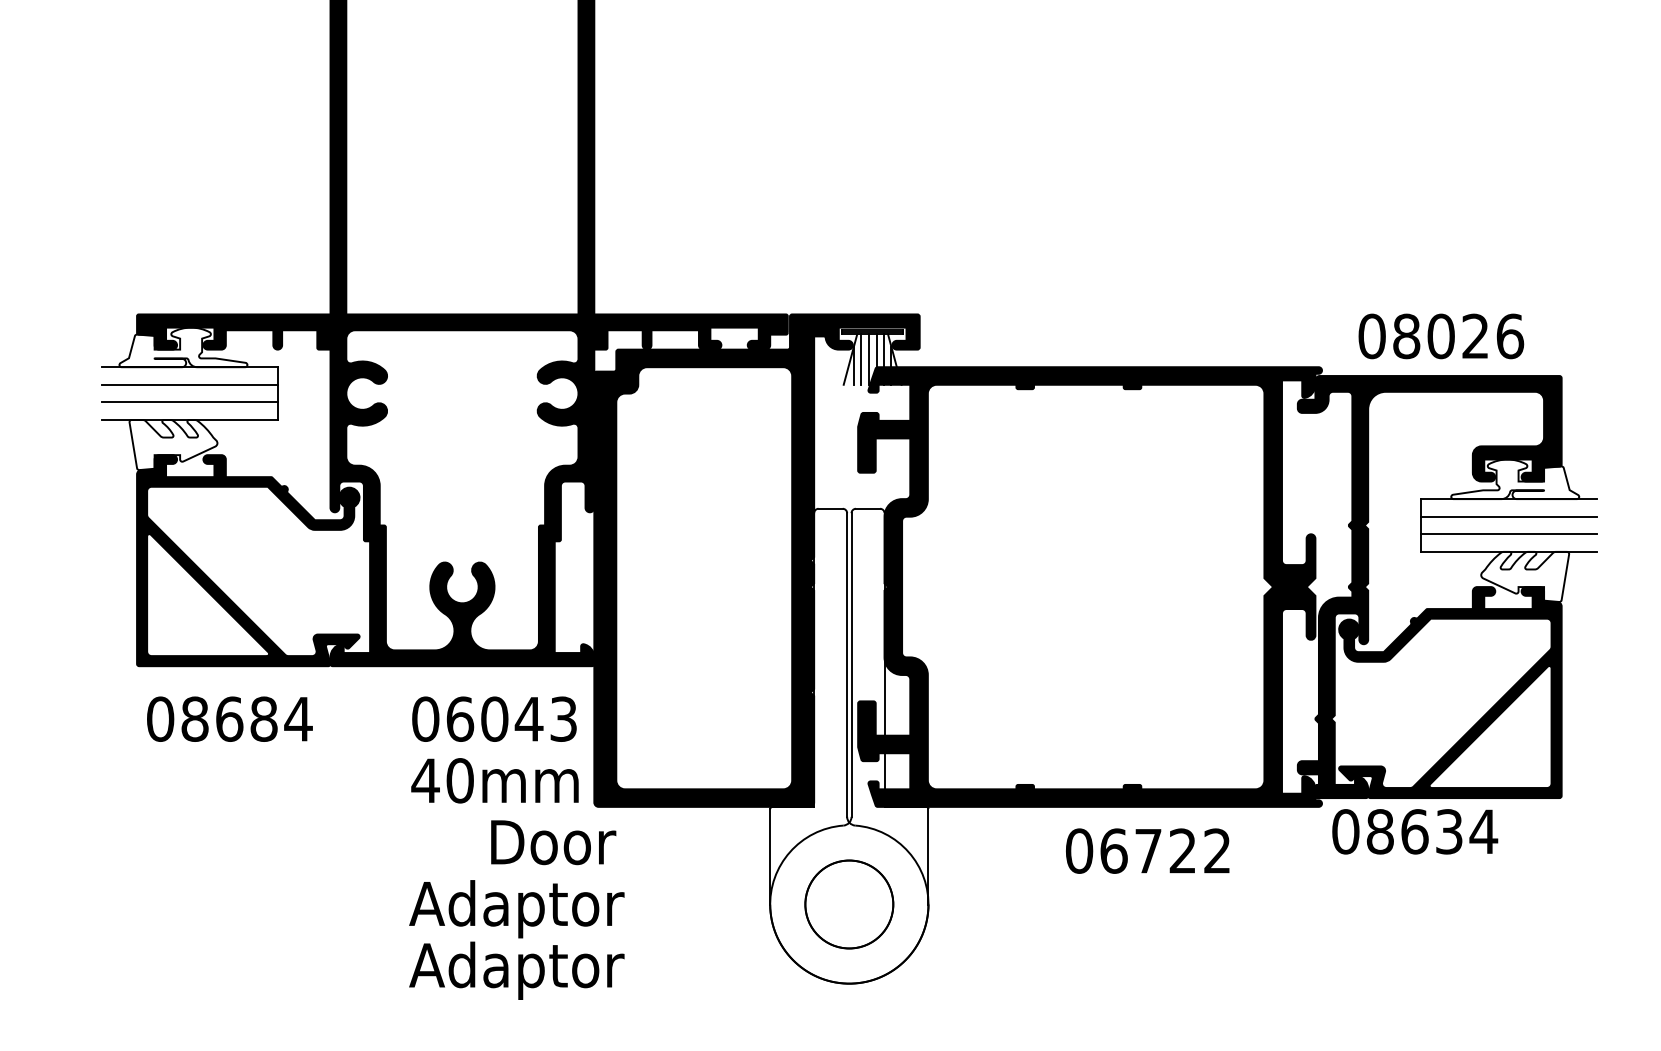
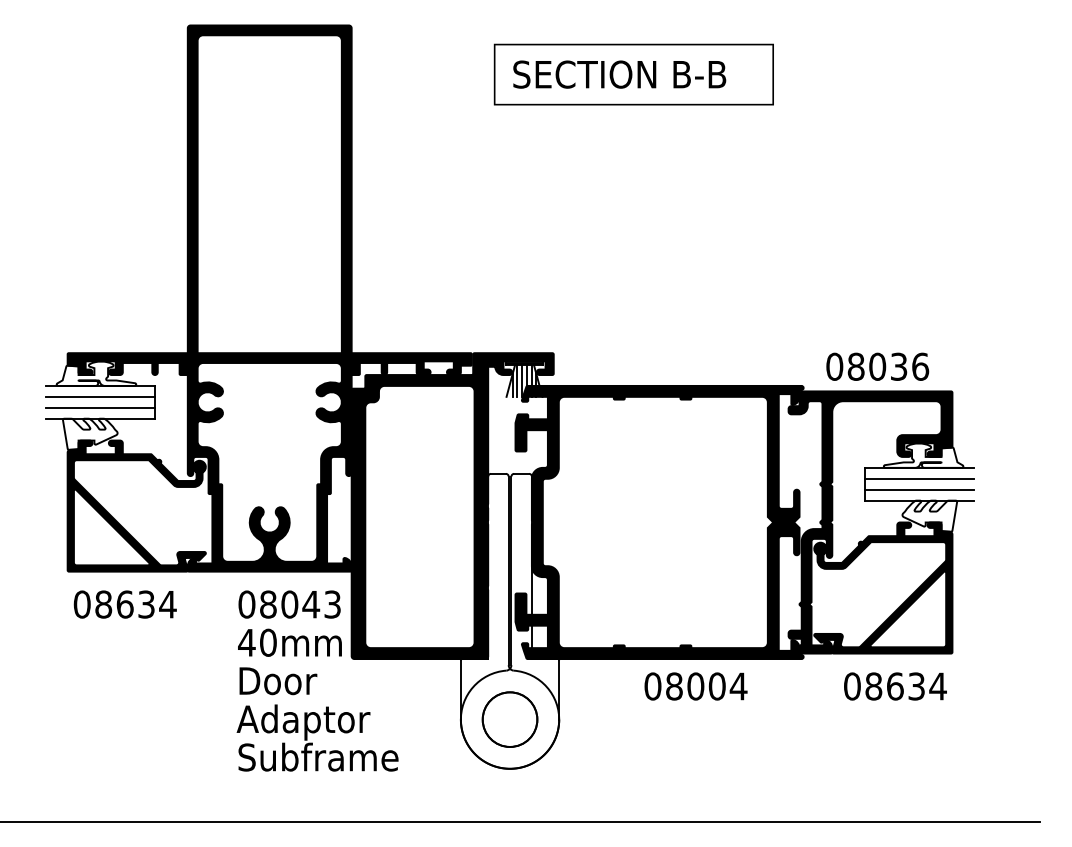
text: (1474, 335) -> (898, 366), 08026 -> 08036
text: (263, 719) -> (146, 604), 08684 -> 08634
text: (460, 719) -> (268, 604), 06043 -> 08043
text: (1415, 831) -> (895, 686), moved
text: (553, 843) -> (278, 681), moved
text: (1165, 851) -> (706, 686), 06722 -> 08004
text: (539, 970) -> (317, 760), Adaptor -> Subframe

